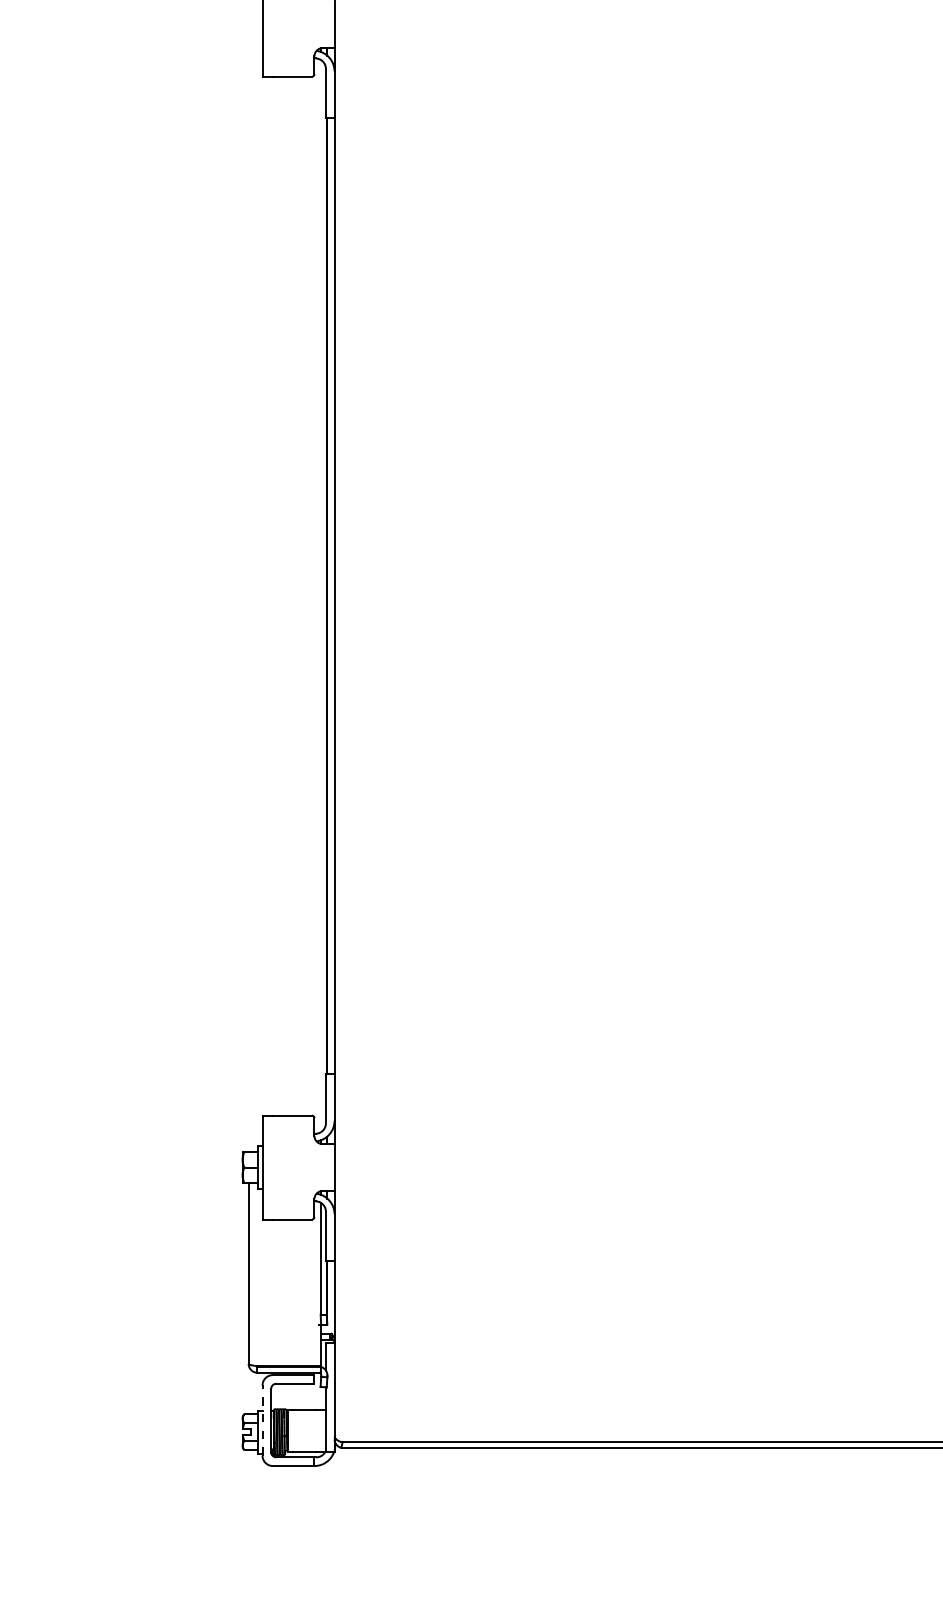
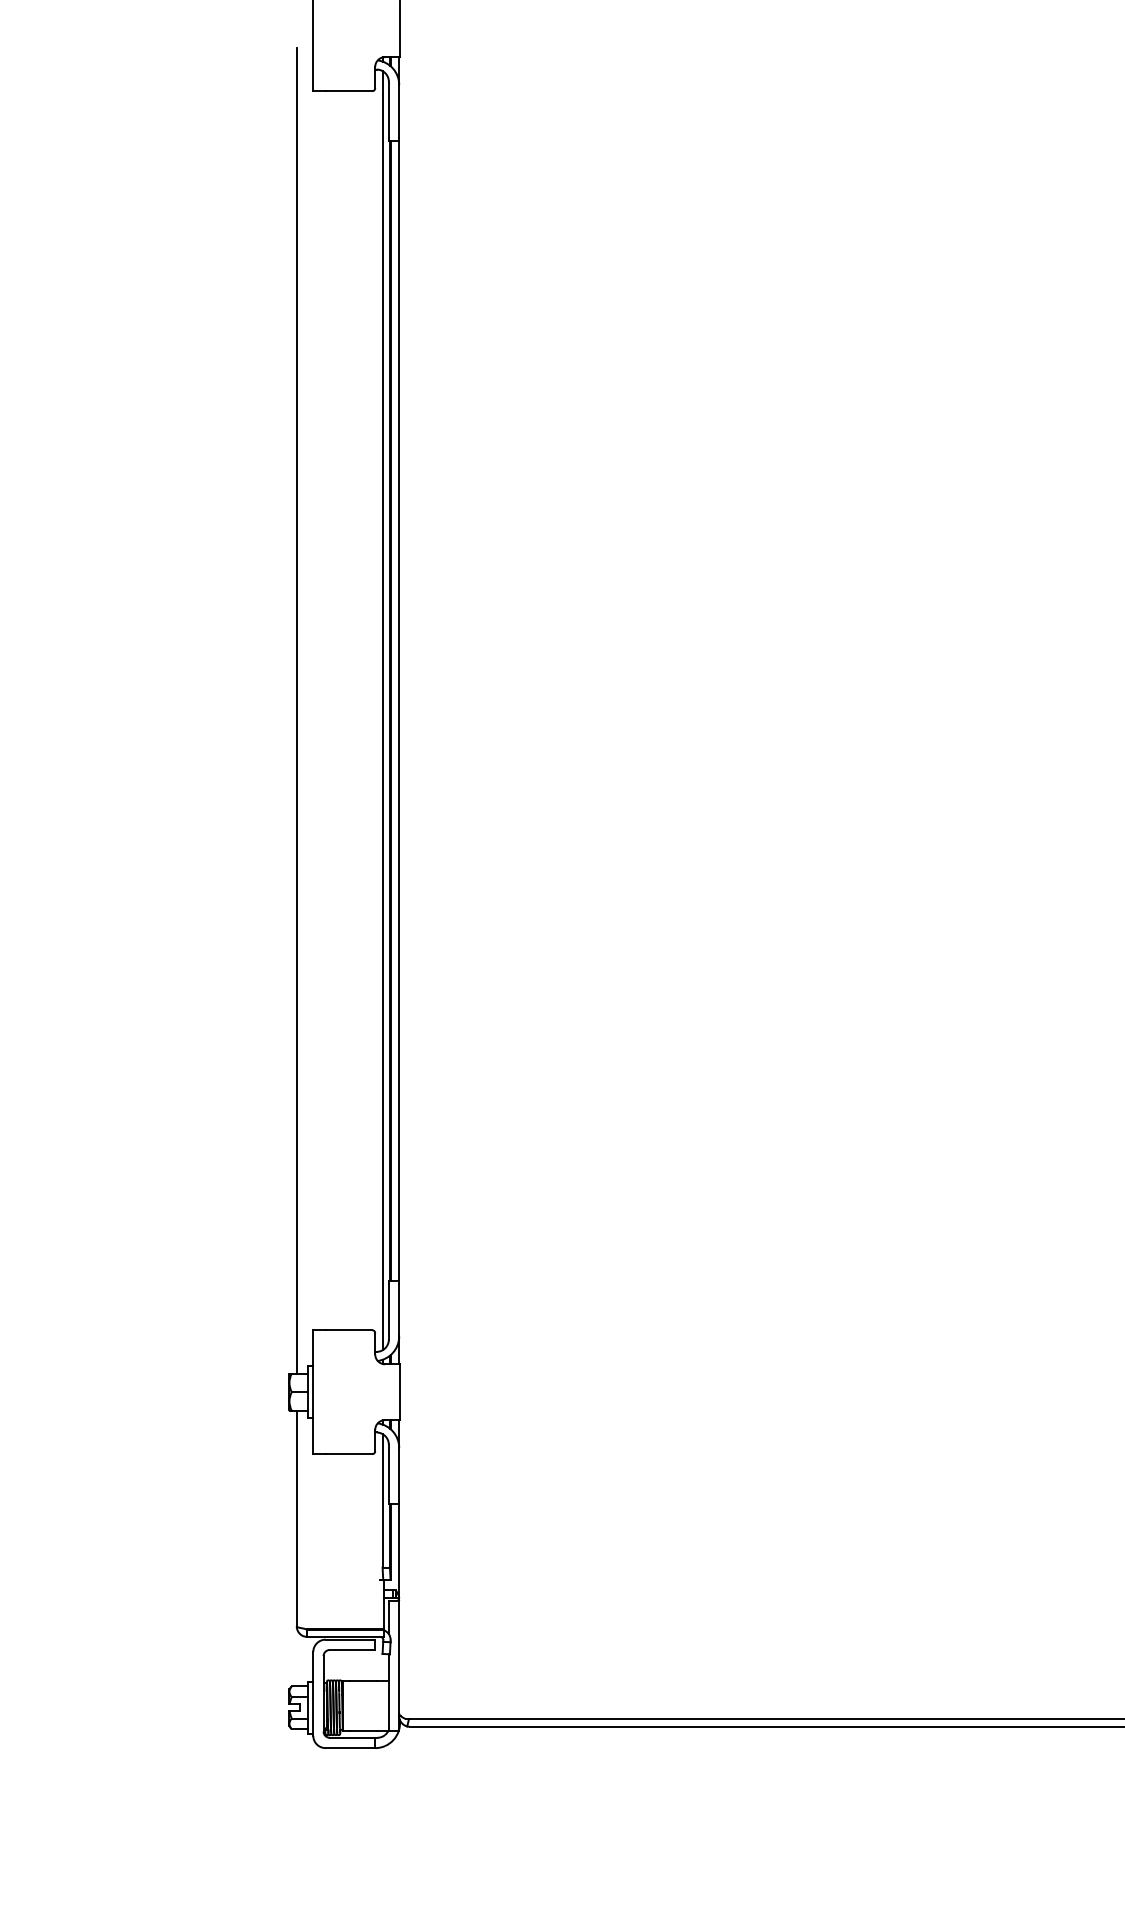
line: (248, 595) -> (296, 710), added
line: (320, 595) -> (382, 710), added
line: (262, 1420) -> (313, 1693), dashed -> solid

